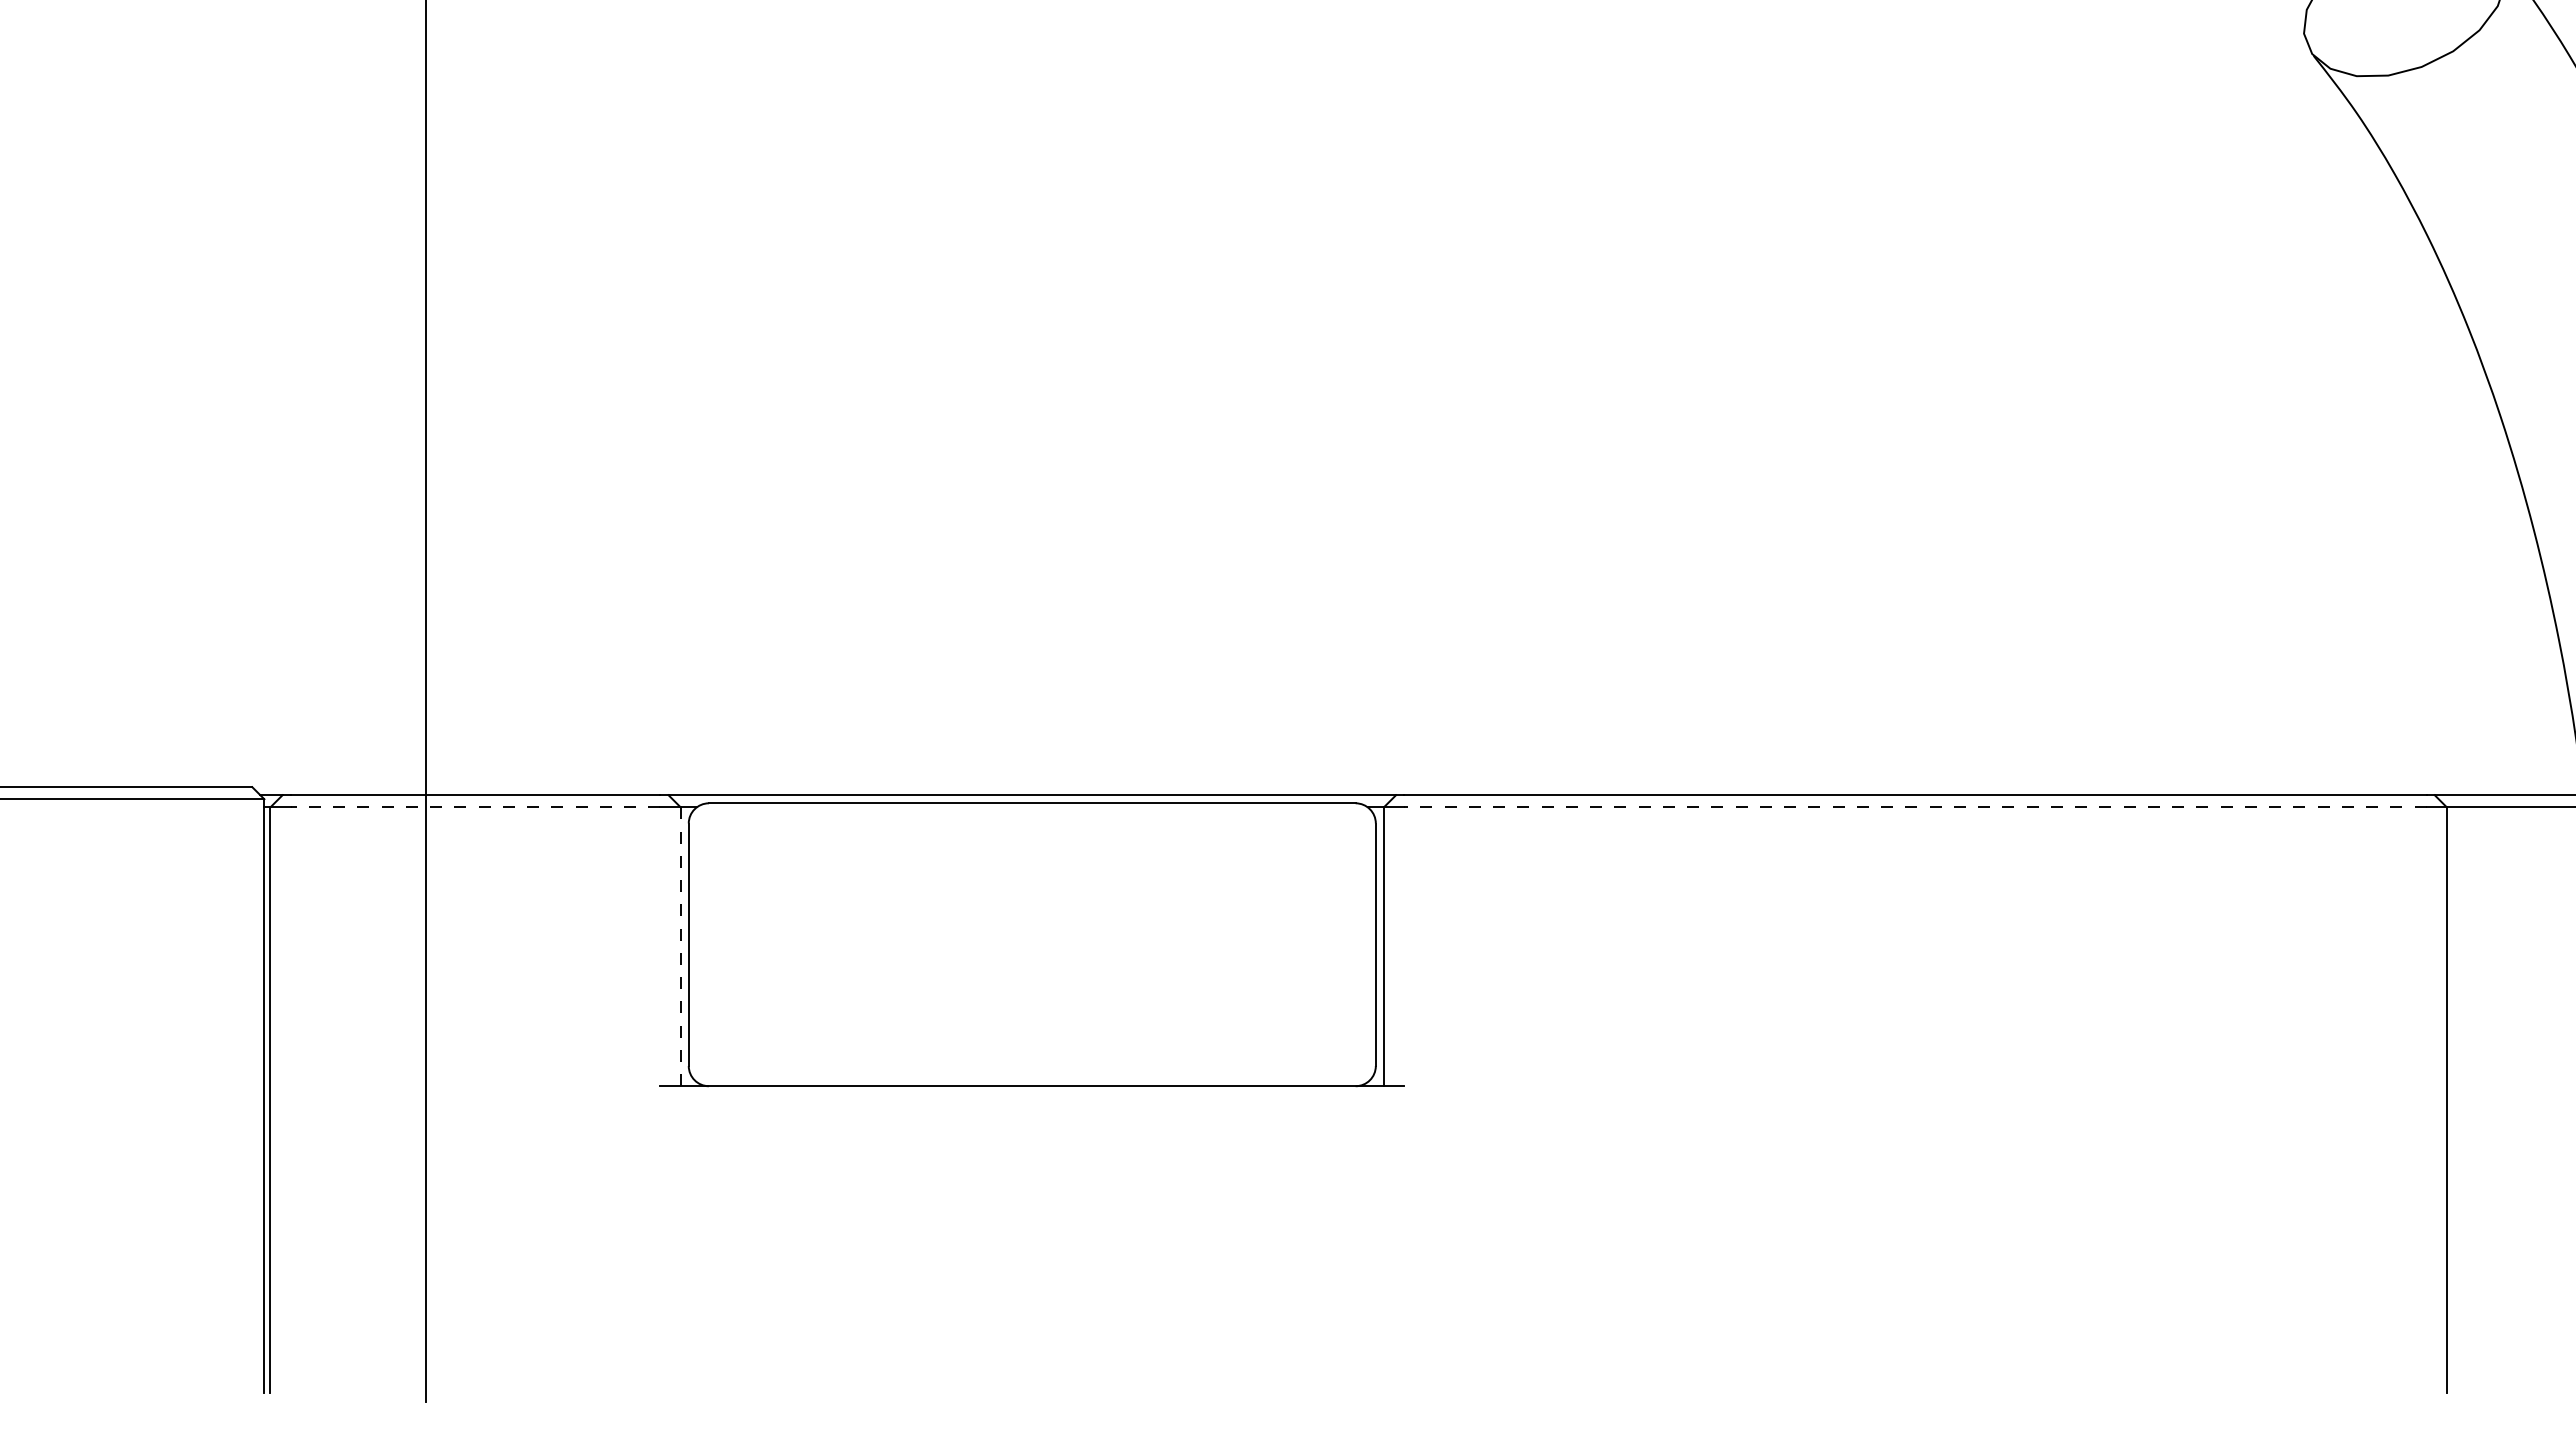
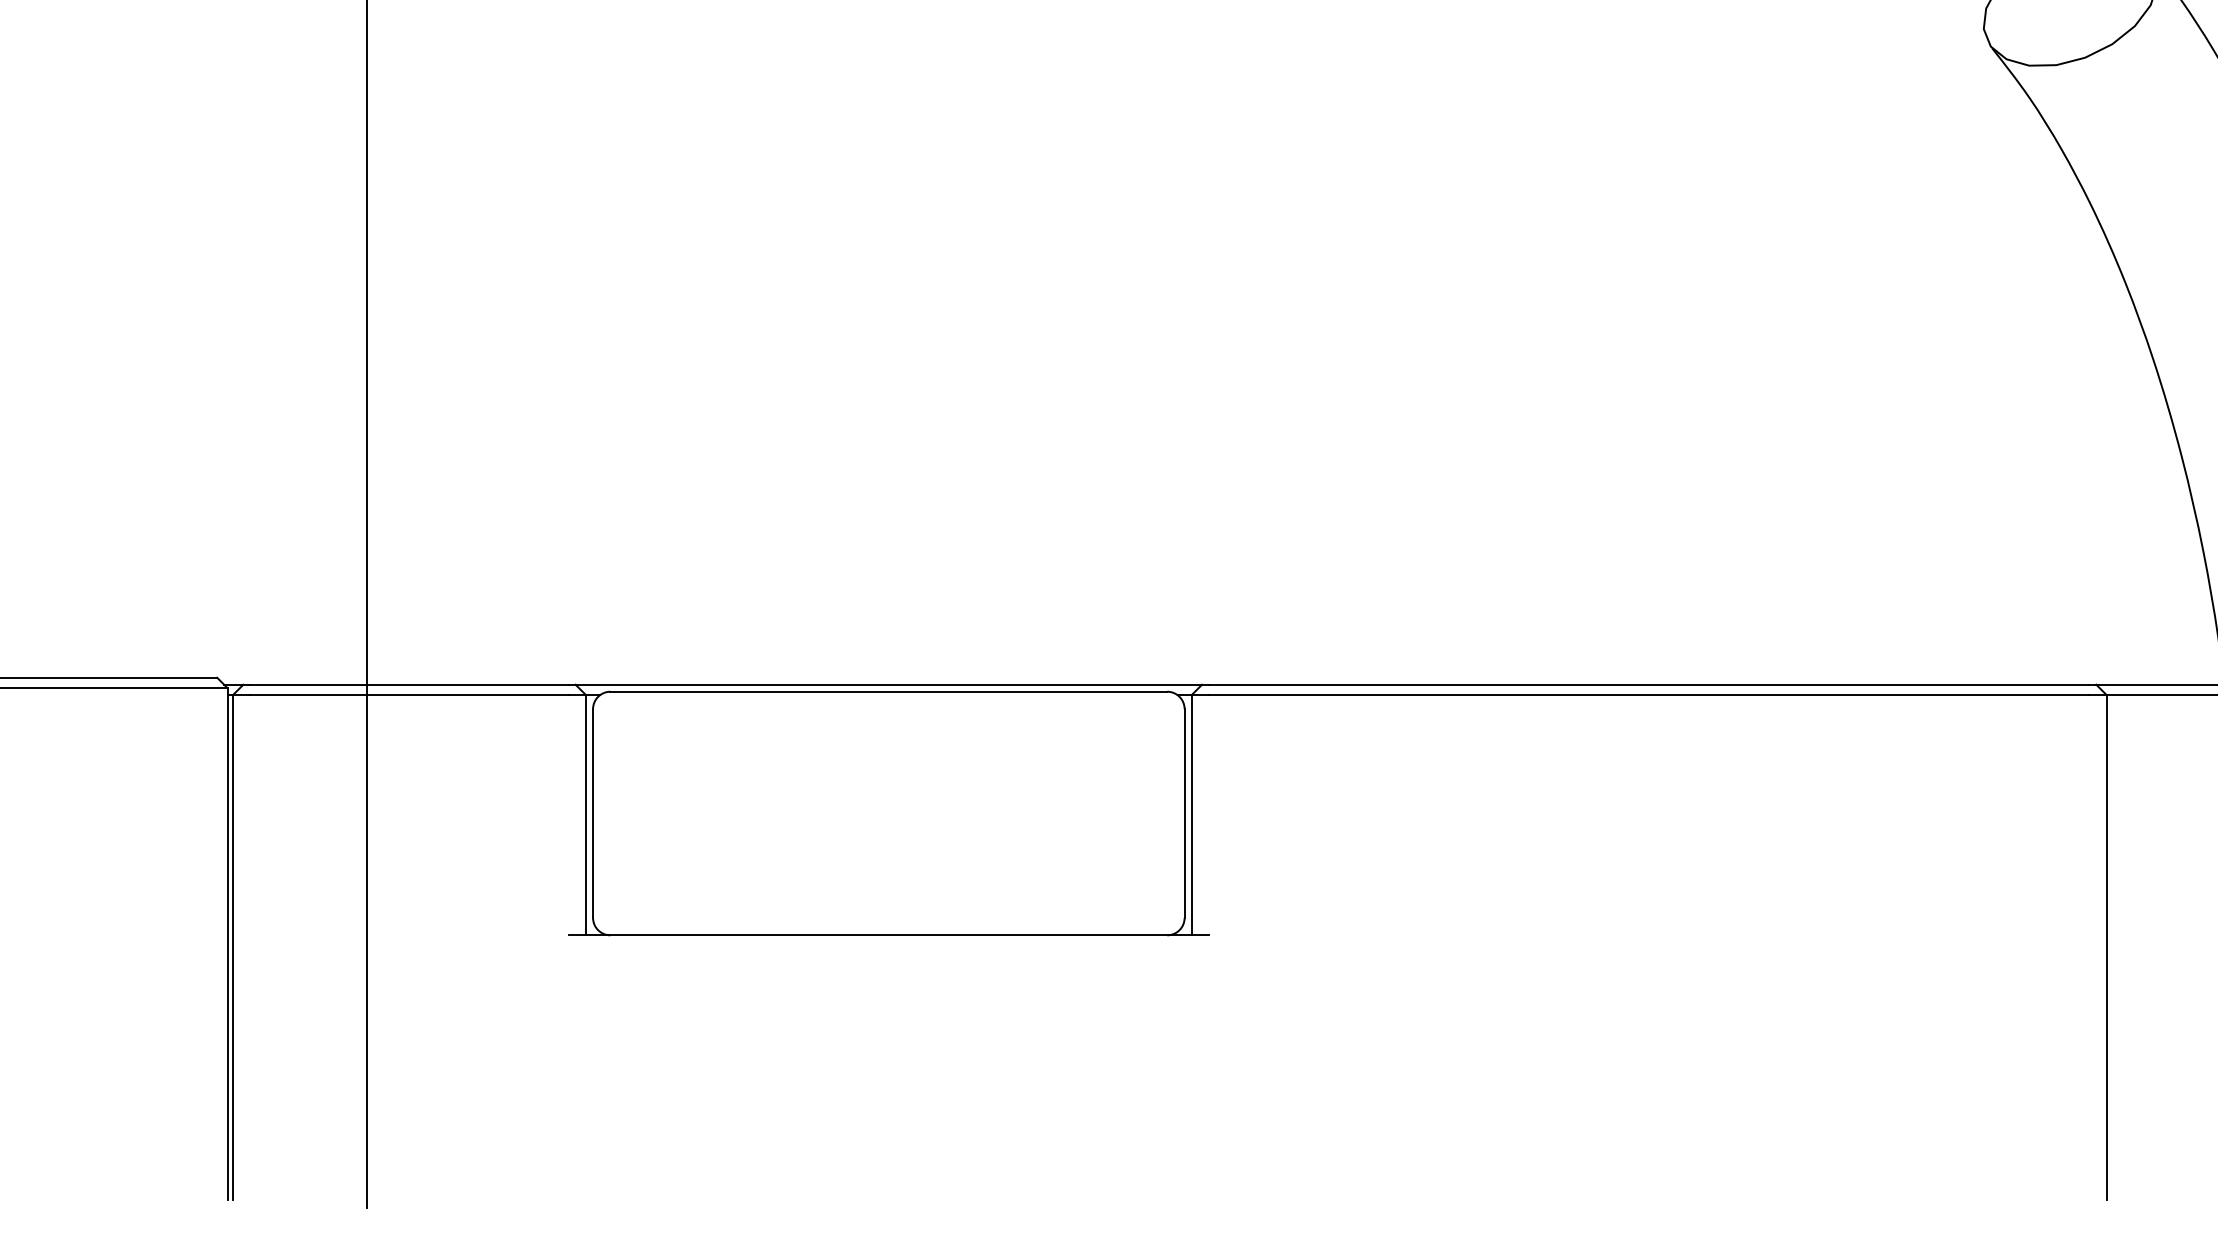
line: (475, 807) -> (409, 695), dashed -> solid
line: (1914, 807) -> (1648, 695), dashed -> solid
line: (680, 947) -> (585, 815), dashed -> solid

